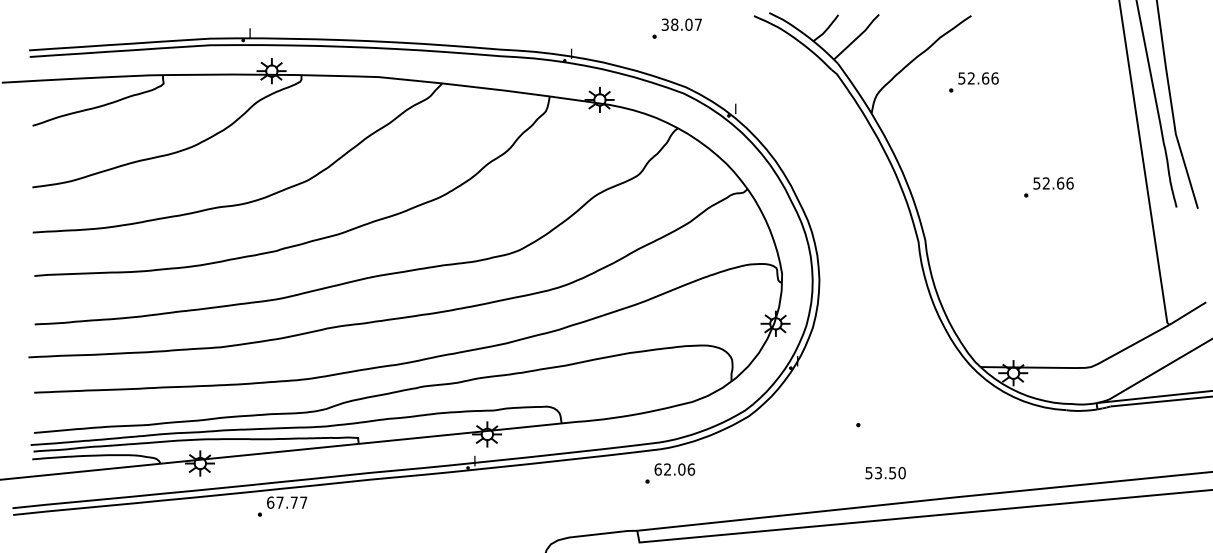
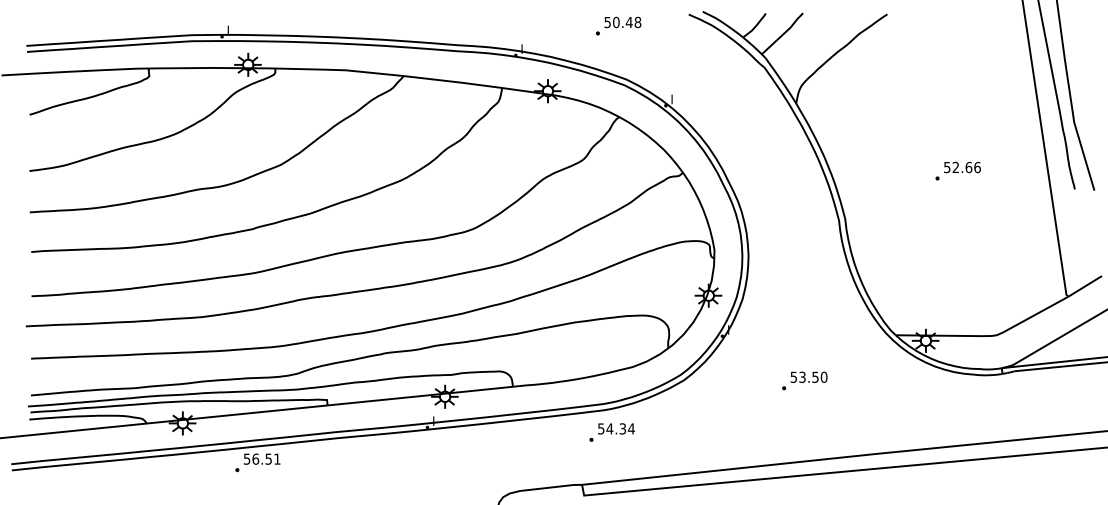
text: (682, 24) -> (623, 22), 38.07 -> 50.48
part: (973, 82) -> (889, 75), removed
text: (674, 469) -> (616, 428), 62.06 -> 54.34
text: (885, 473) -> (808, 377), moved
text: (287, 502) -> (262, 458), 67.77 -> 56.51

